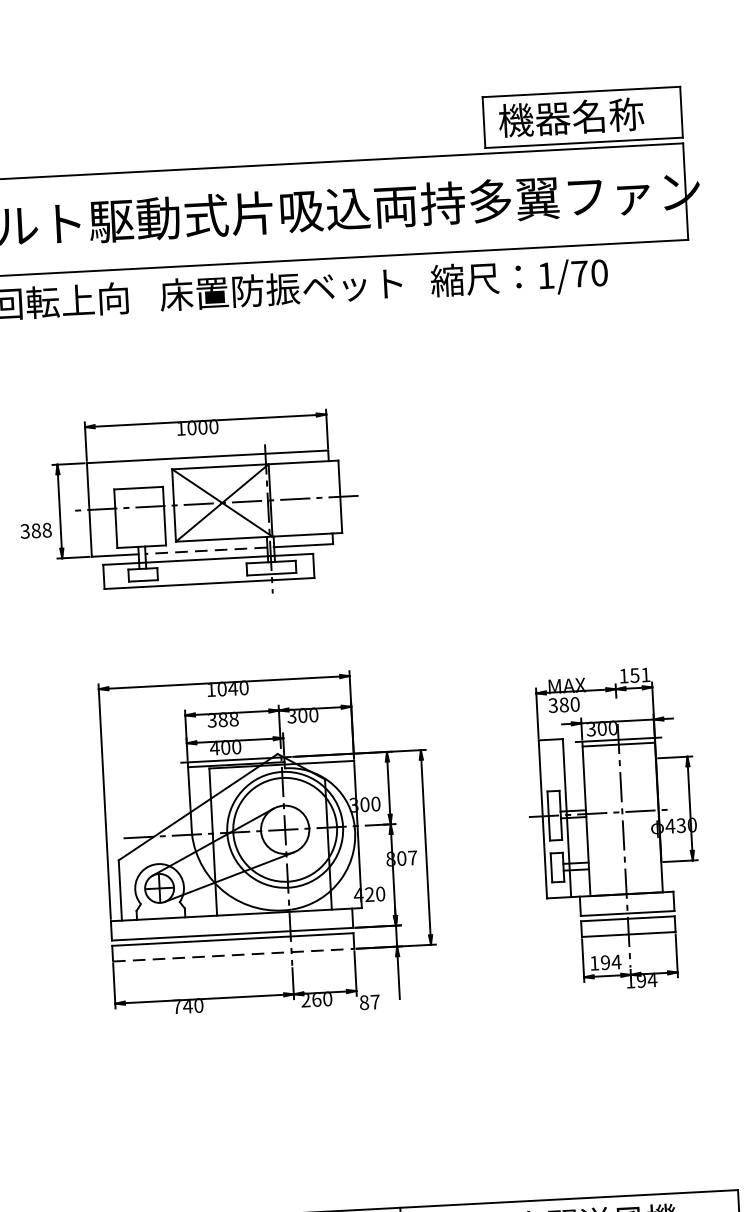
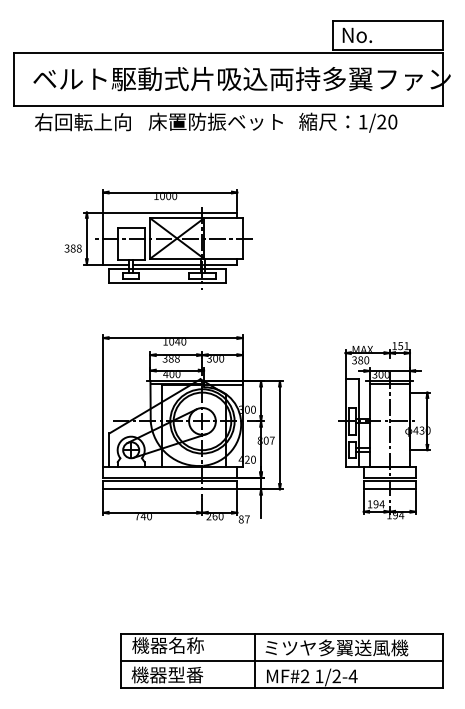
text: (570, 116) -> (381, 34), 機器名称 -> No.
text: (579, 273) -> (381, 121), 1/70 -> 1/20
line: (205, 550) -> (166, 264), dashed -> solid
line: (234, 955) -> (170, 489), dashed -> solid

